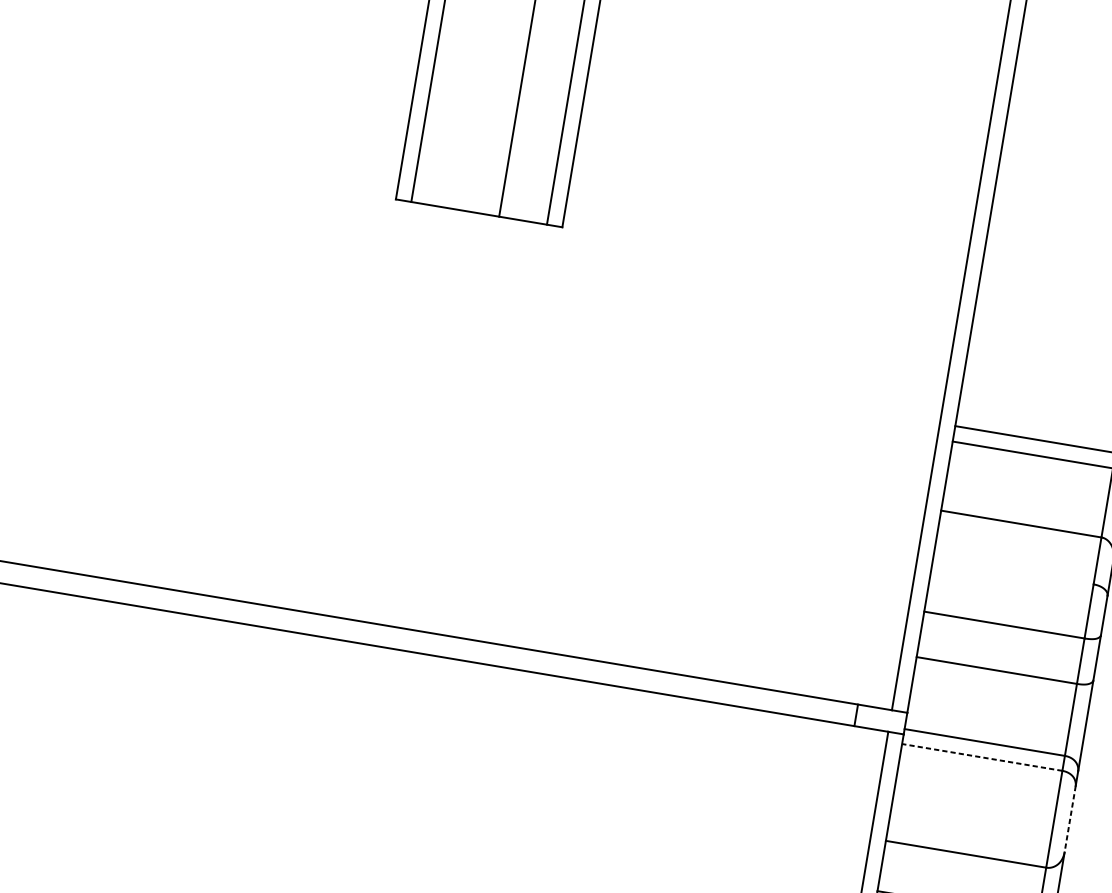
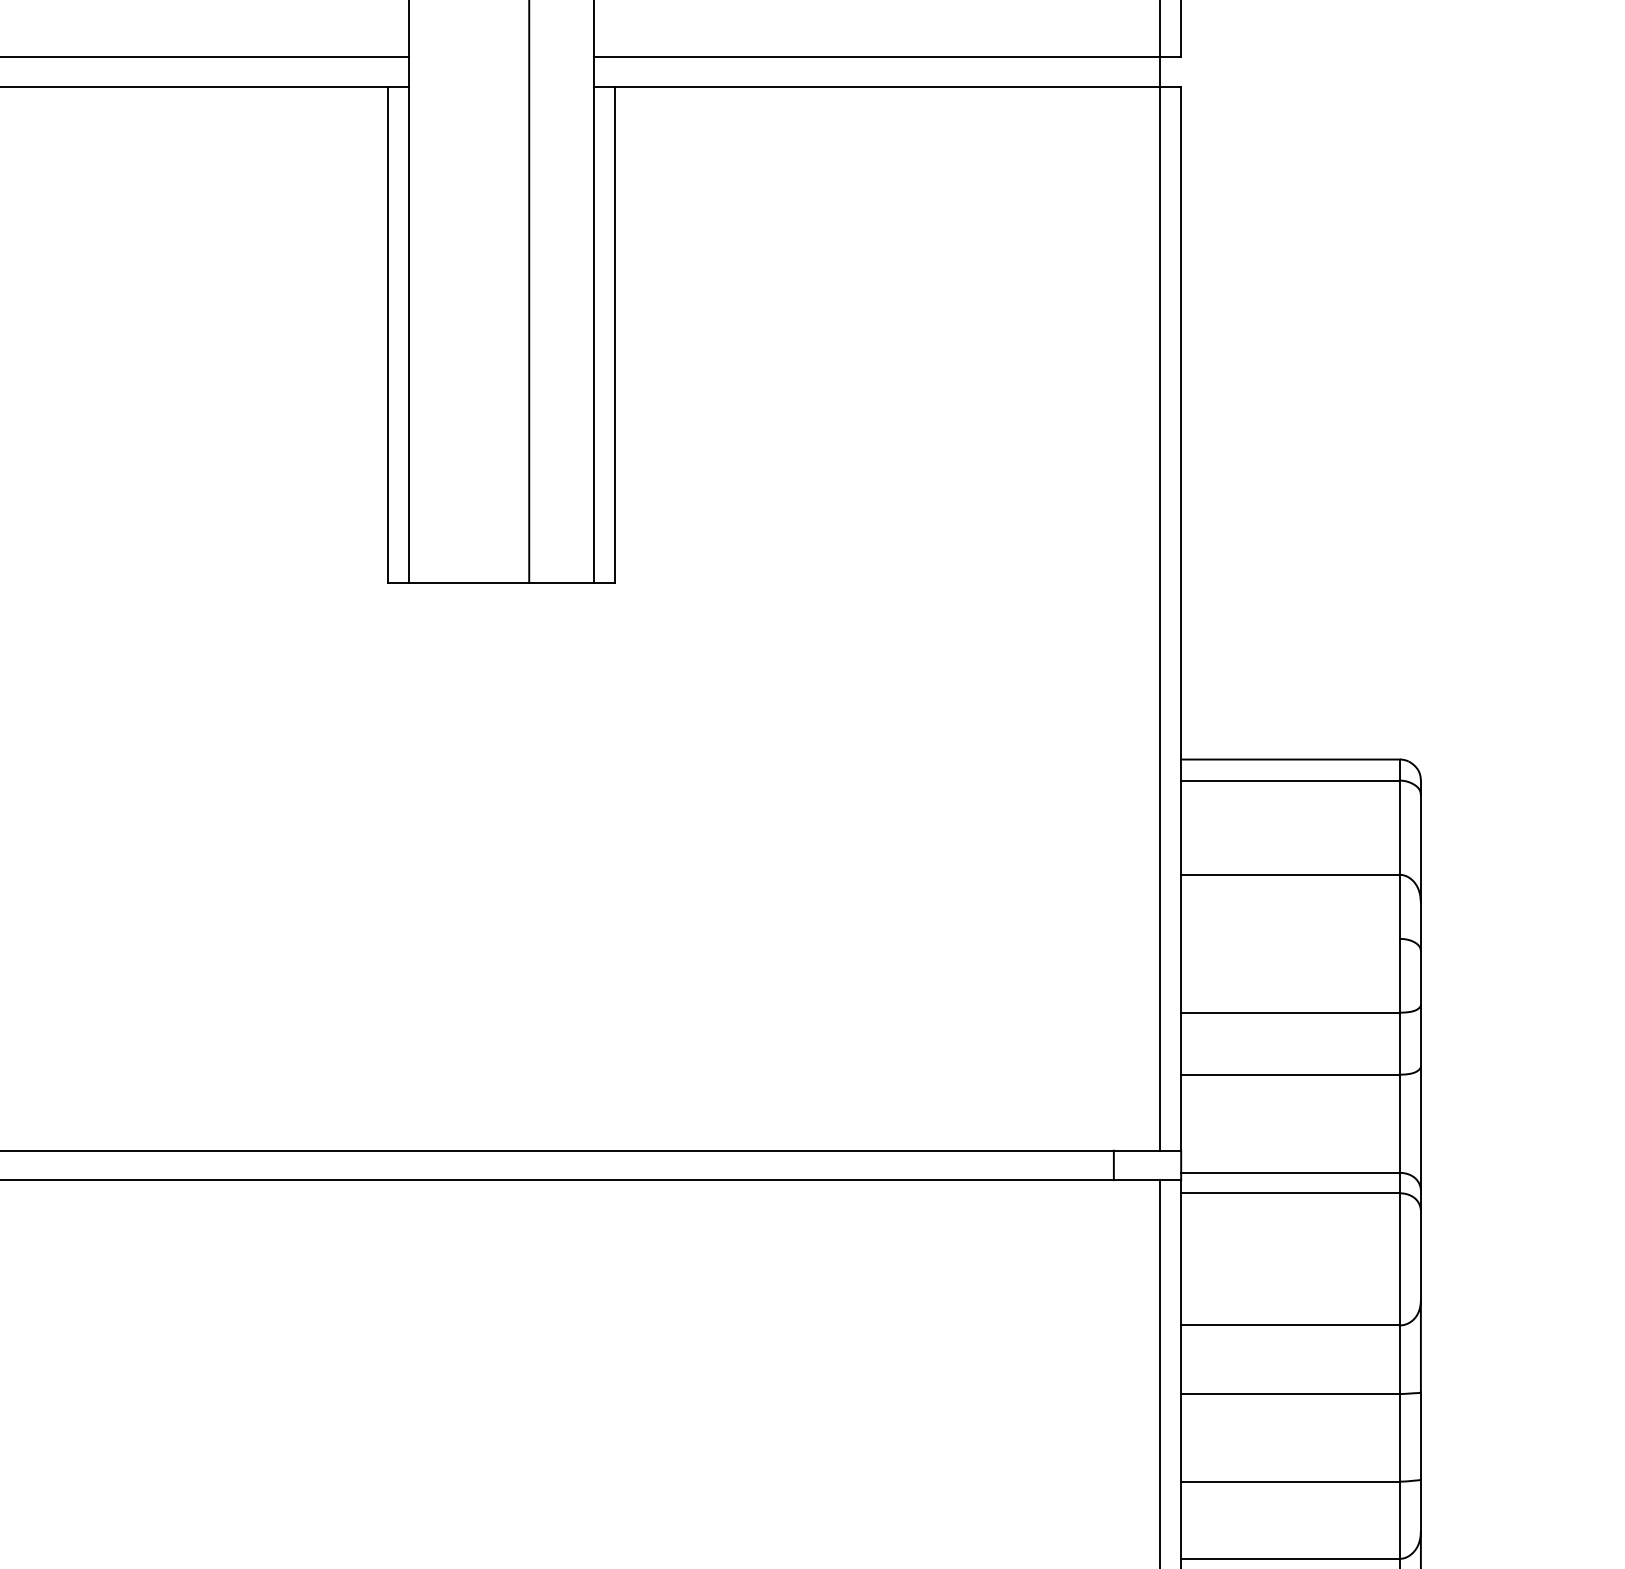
line: (982, 757) -> (1290, 1193), dashed -> solid
line: (1069, 819) -> (1420, 1256), dashed -> solid

